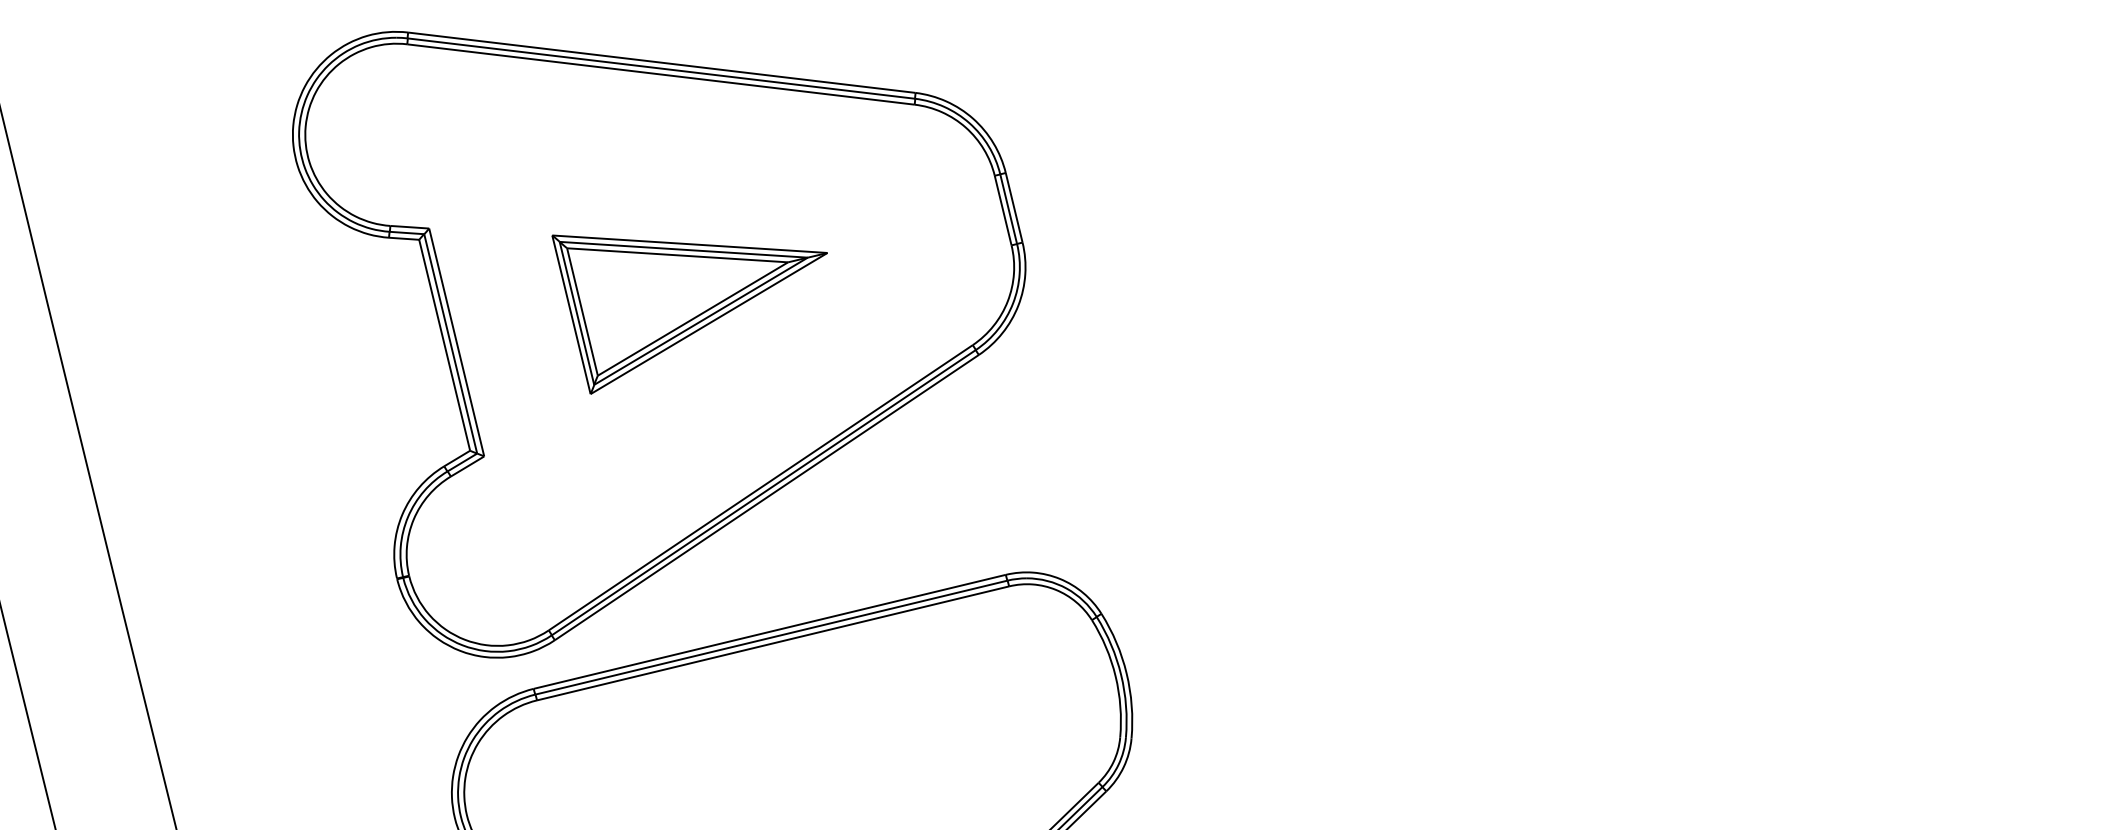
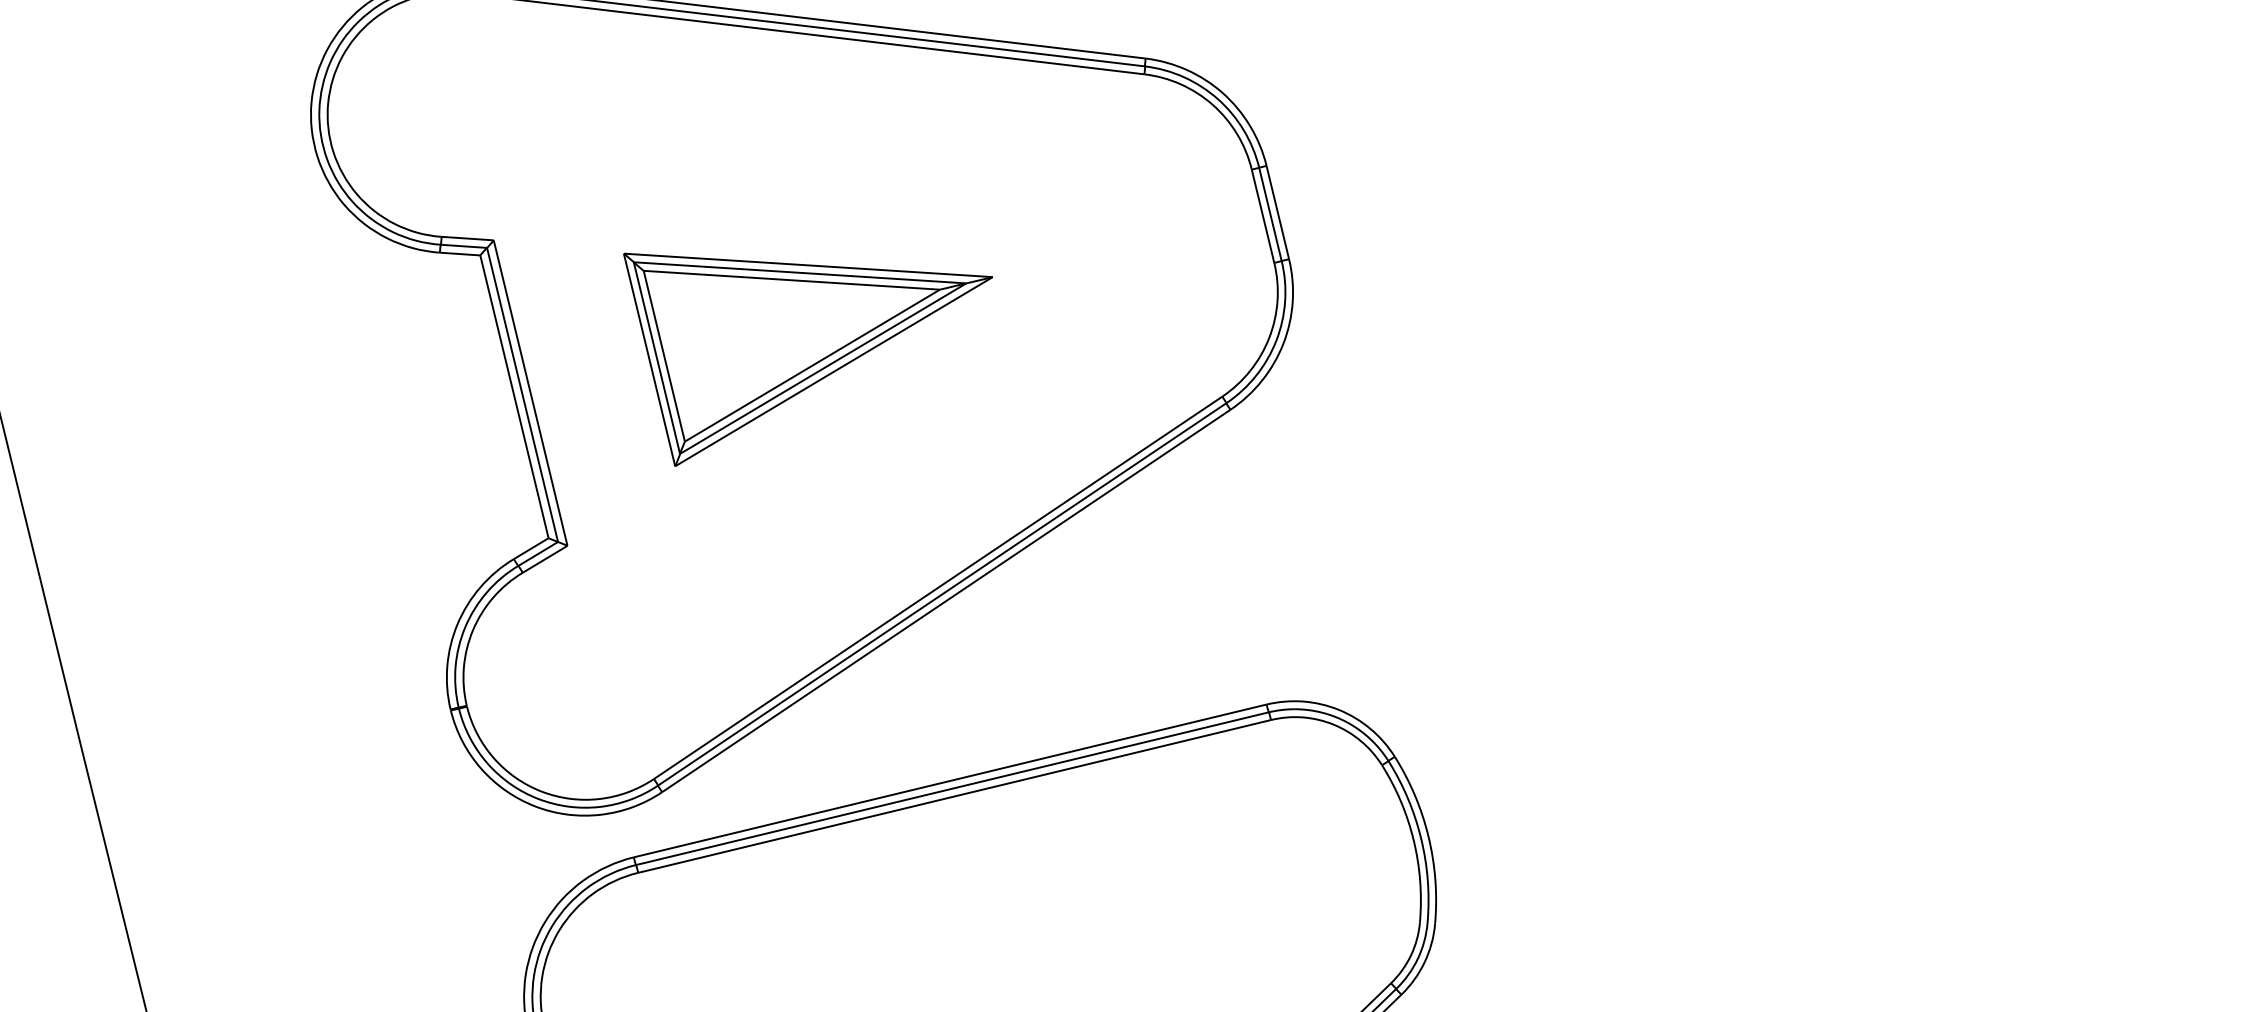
part: (689, 314) -> (807, 359), moved

